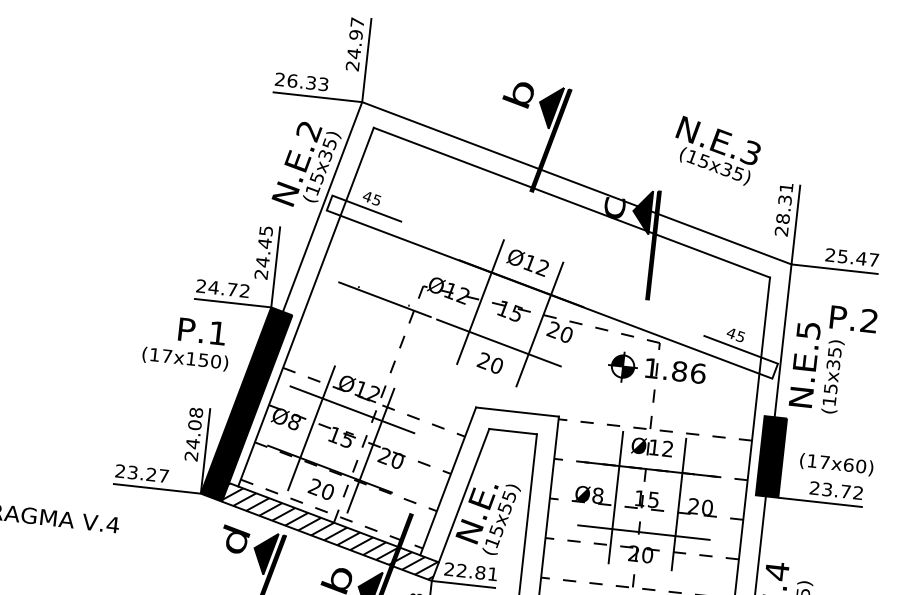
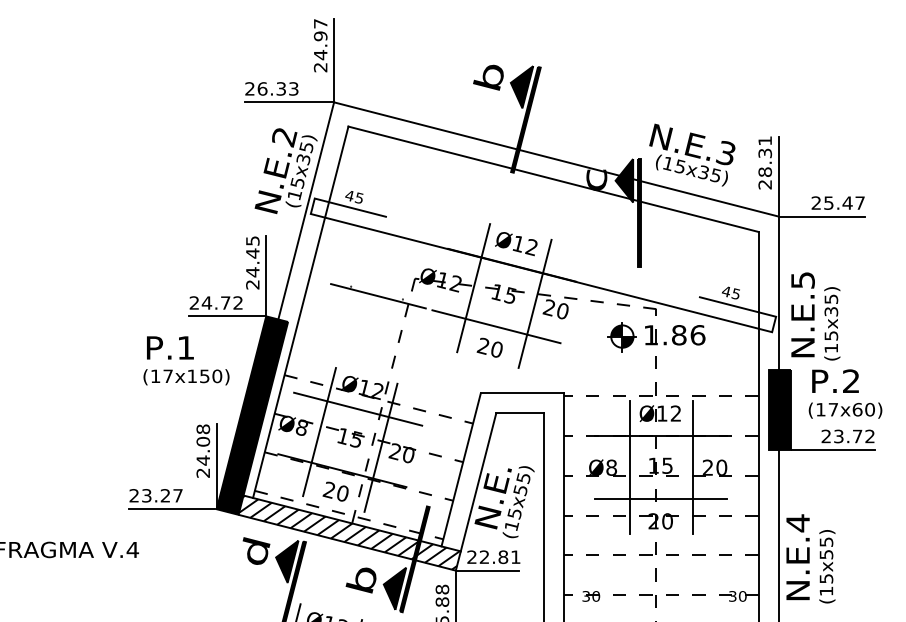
text: (717, 150) -> (692, 154), moved
text: (853, 318) -> (835, 380), moved
text: (202, 331) -> (170, 347), moved

